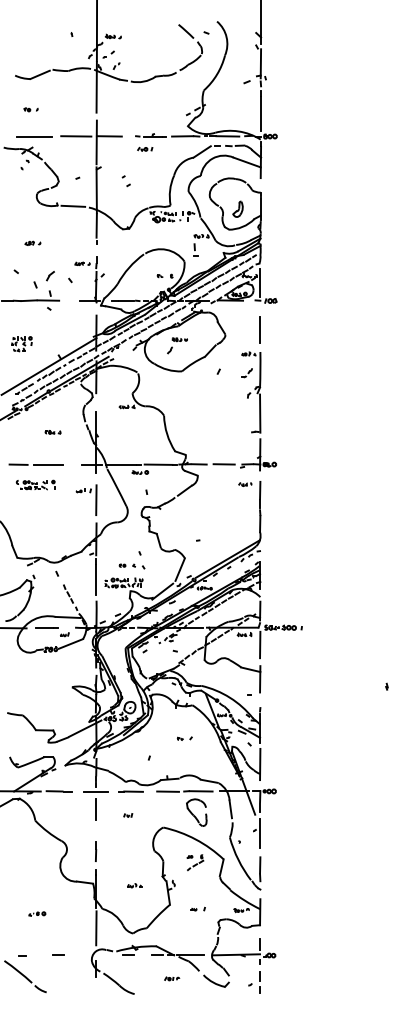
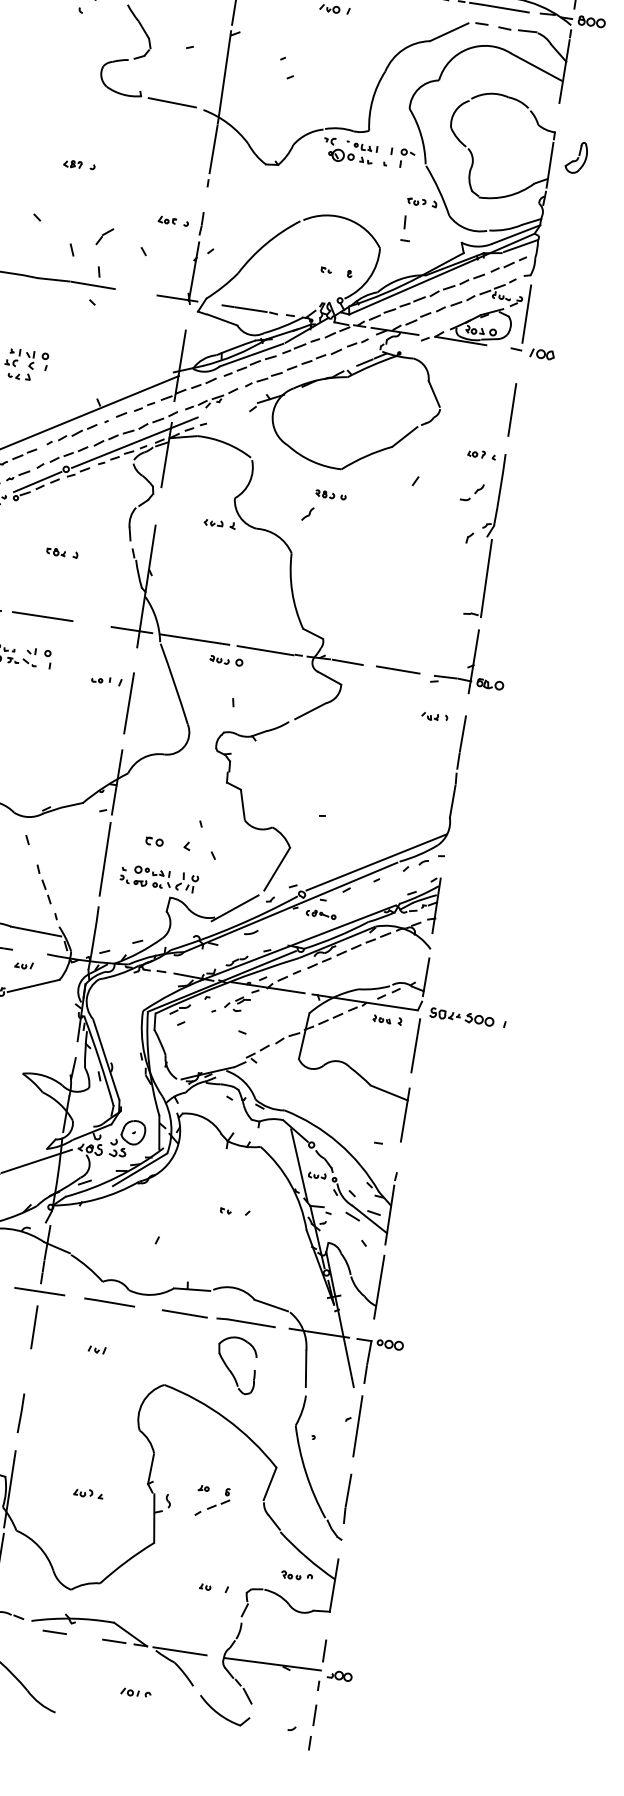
part: (237, 208) -> (575, 155), moved
part: (177, 345) -> (324, 506), moved
part: (131, 566) -> (179, 847), size x1.4
part: (195, 862) -> (213, 1501), moved
part: (197, 908) -> (212, 1586), moved

